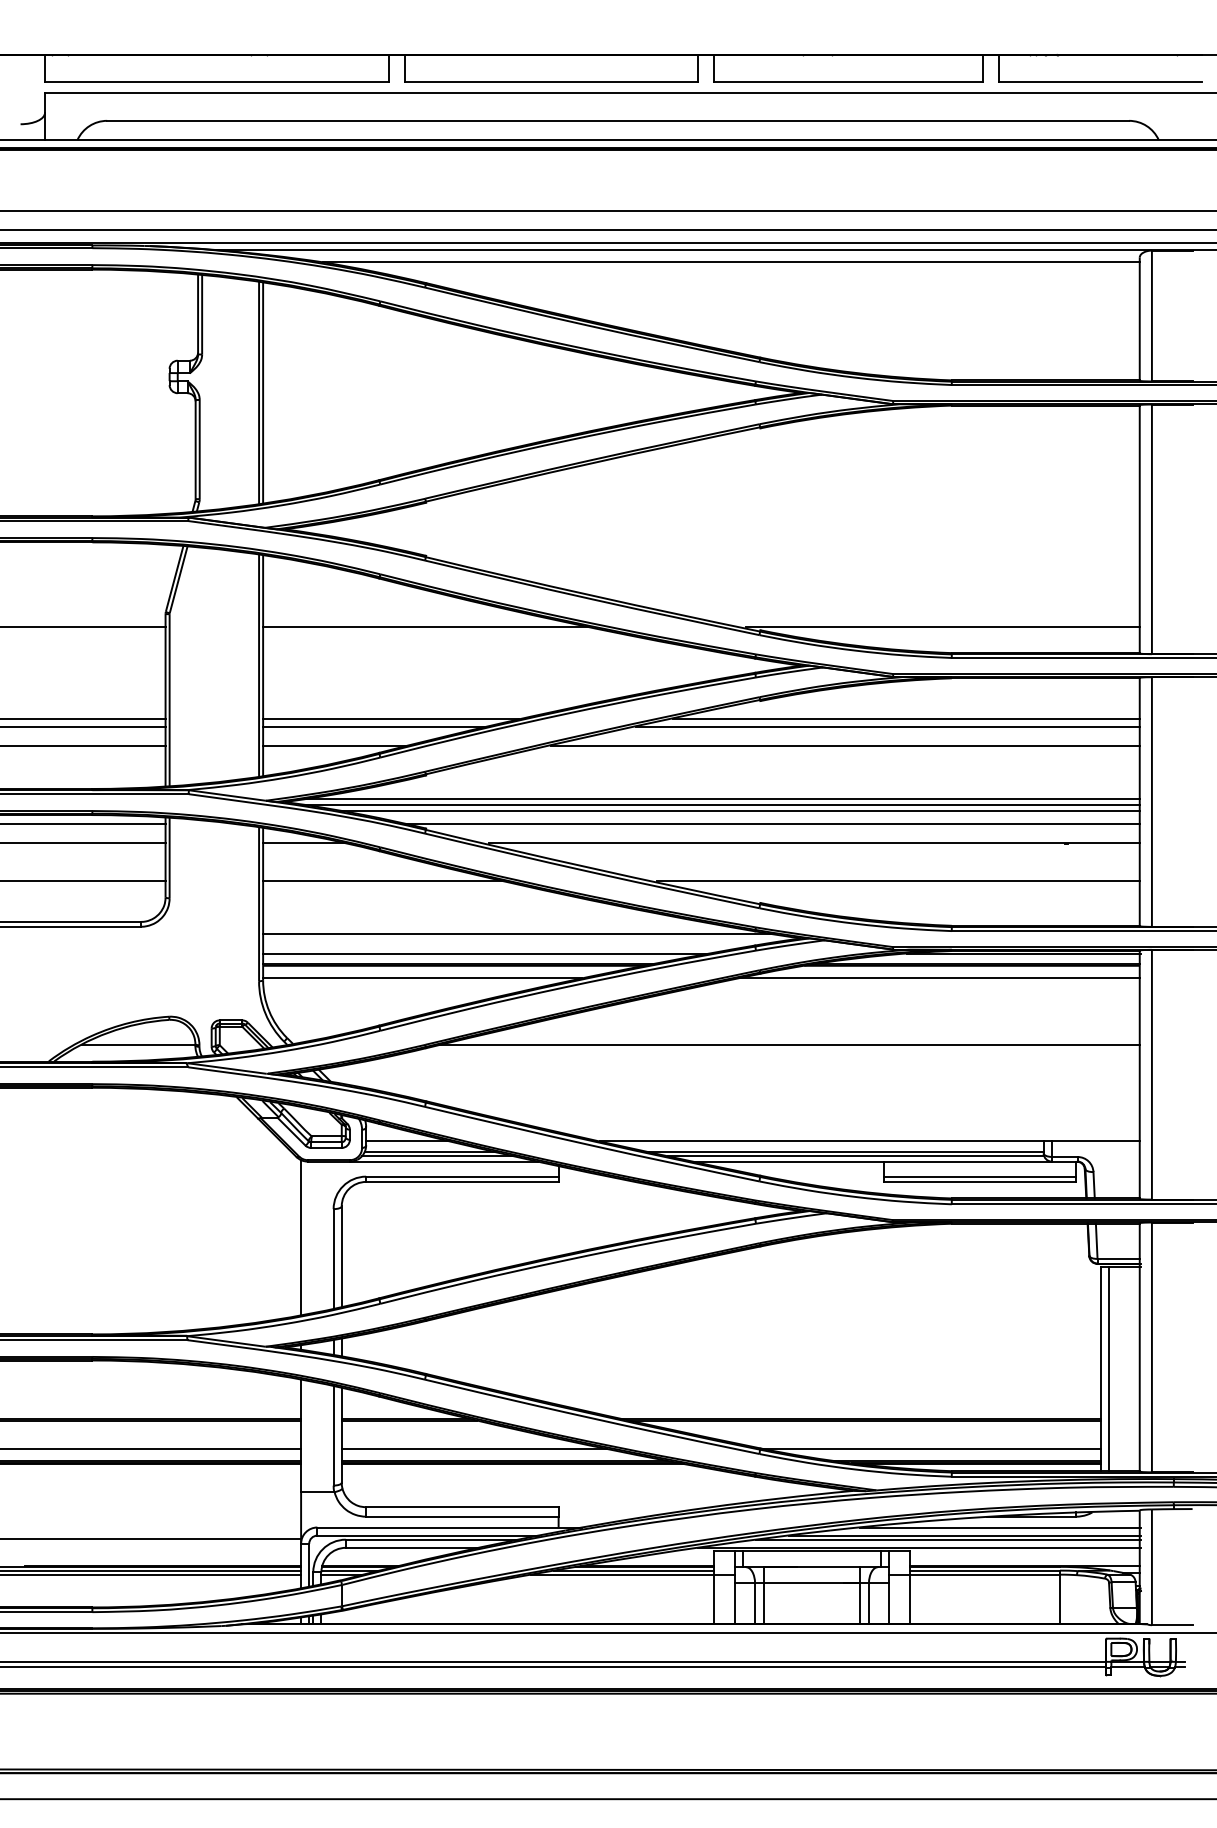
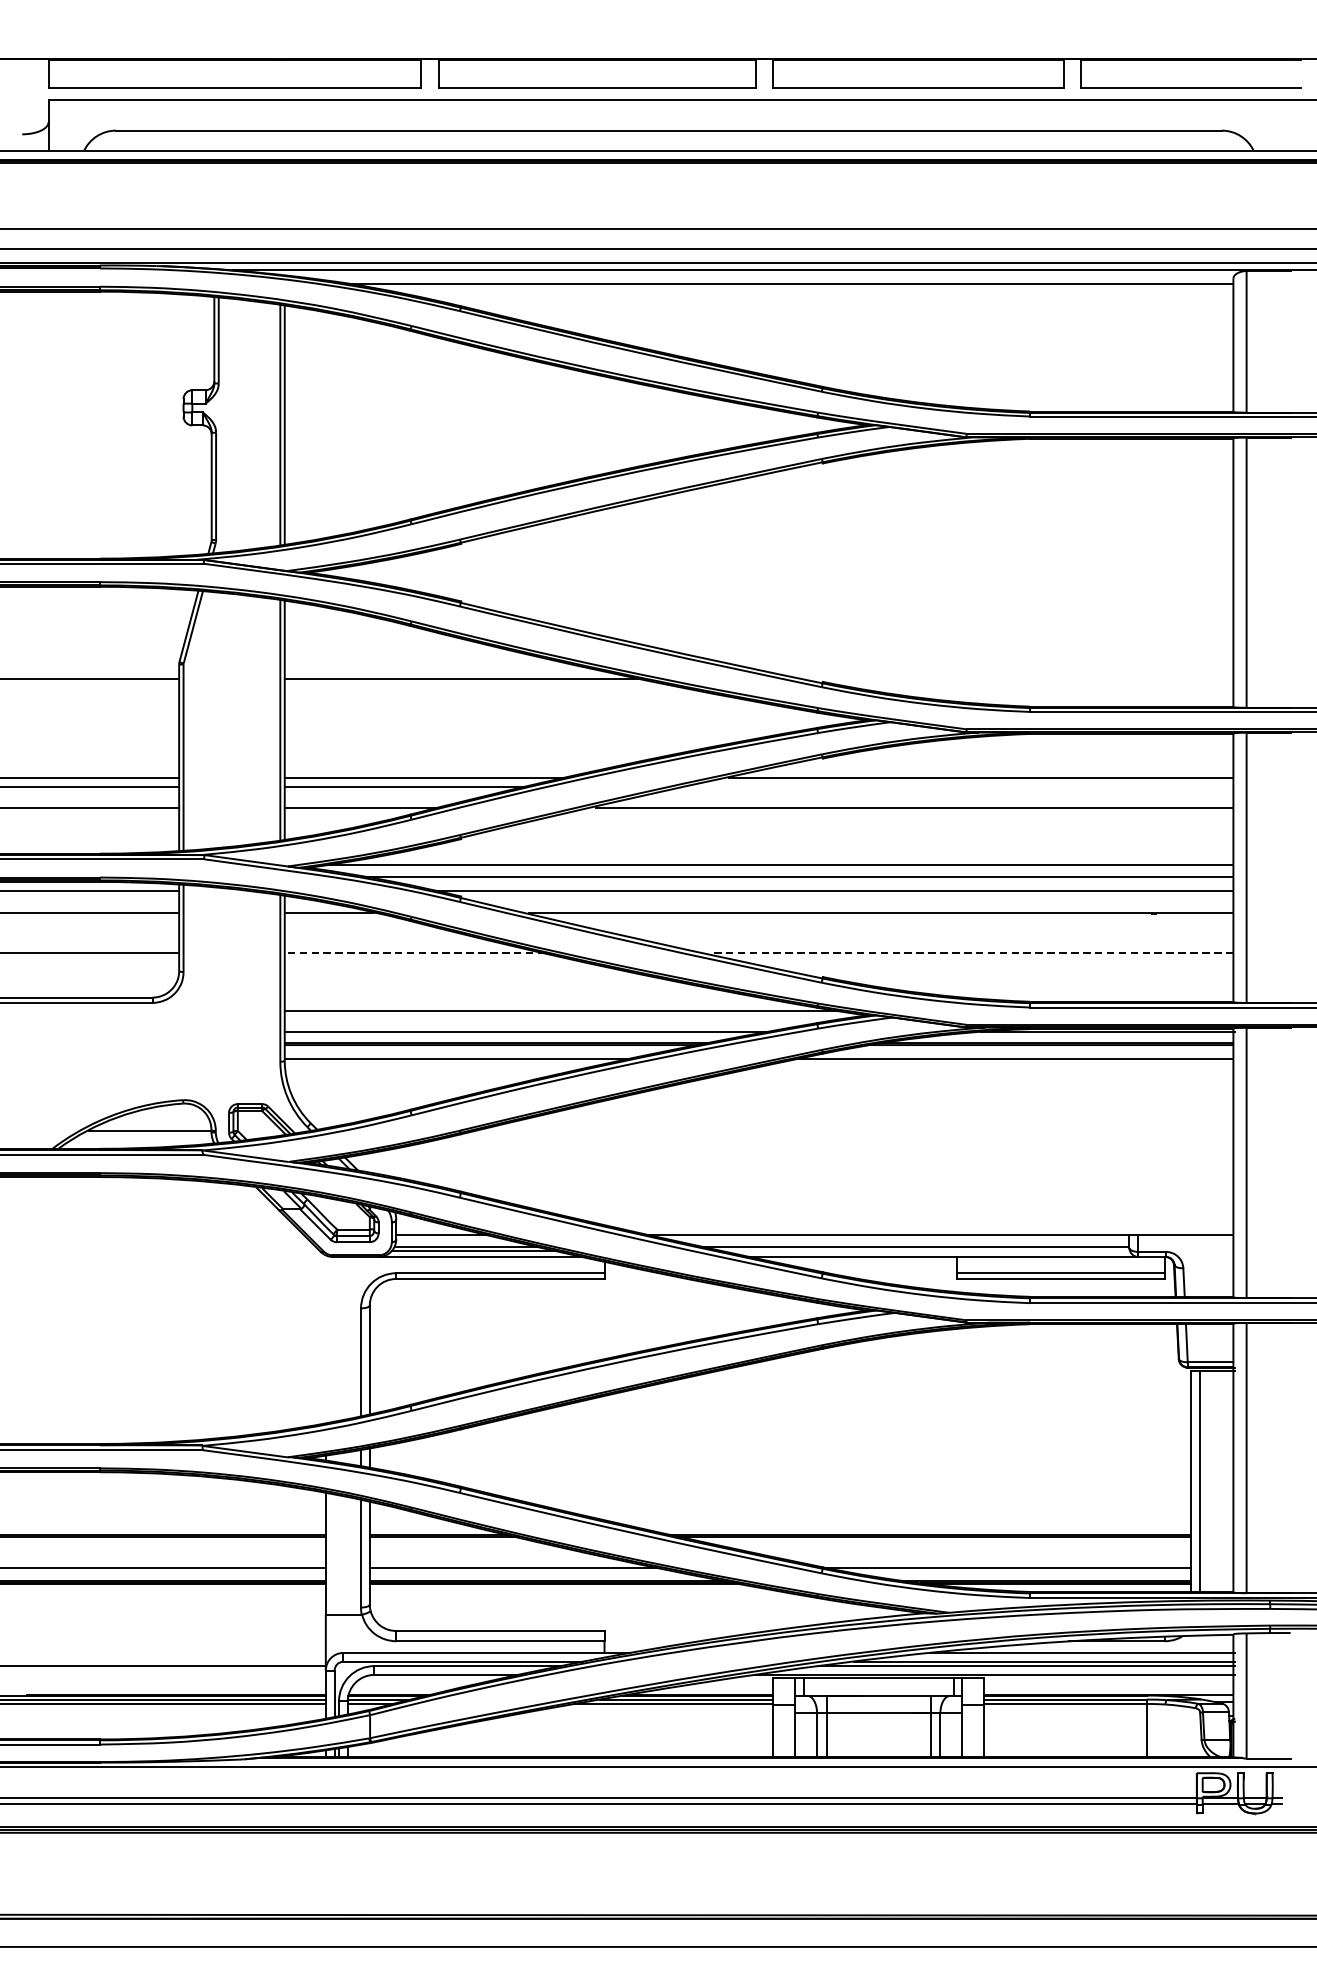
line: (942, 627) -> (1019, 678), removed
line: (887, 727) -> (960, 787), removed
line: (720, 804) -> (779, 870), removed
line: (383, 881) -> (415, 953), solid -> dashed
line: (897, 881) -> (971, 953), solid -> dashed
line: (789, 1044) -> (854, 1130), removed
line: (856, 1156) -> (926, 1251), removed
line: (301, 1237) -> (326, 1339), removed

